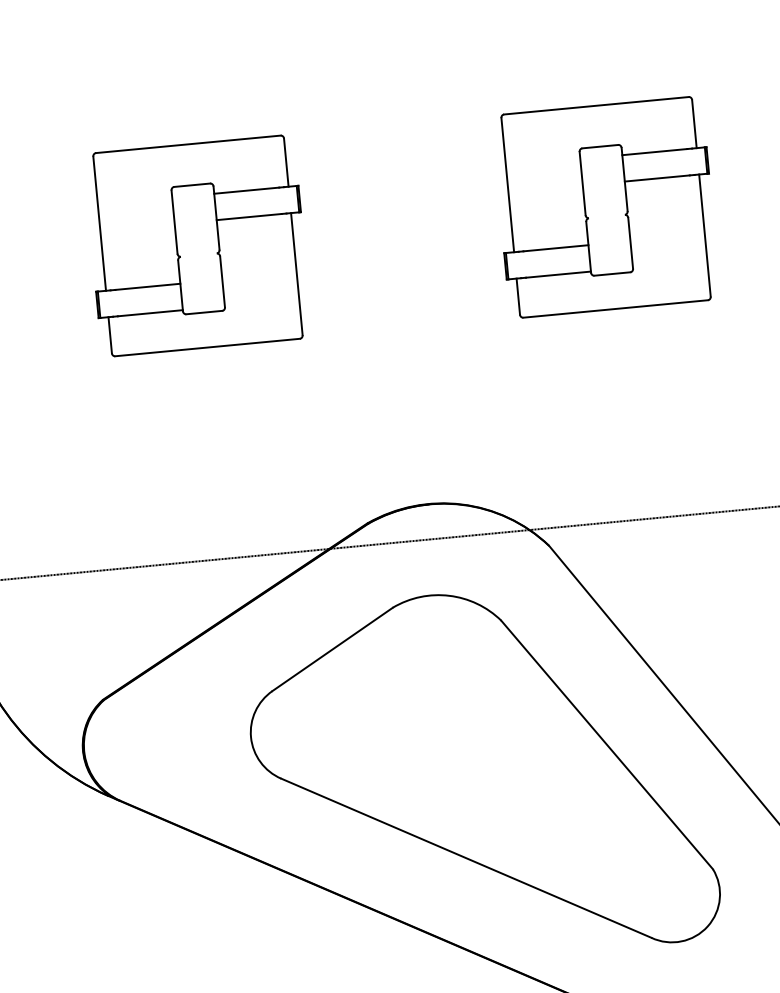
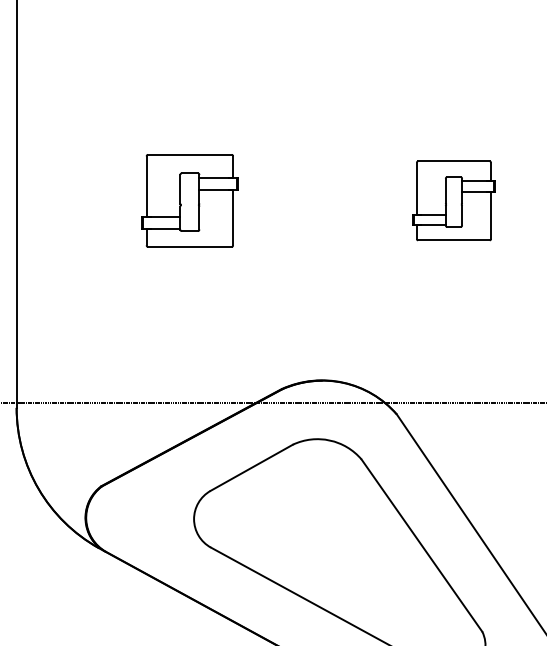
part: (605, 206) -> (453, 200), size x0.6
part: (197, 245) -> (189, 200), size x0.7

